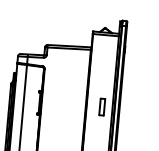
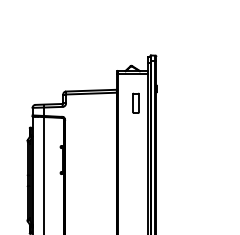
part: (101, 106) -> (135, 102), moved

